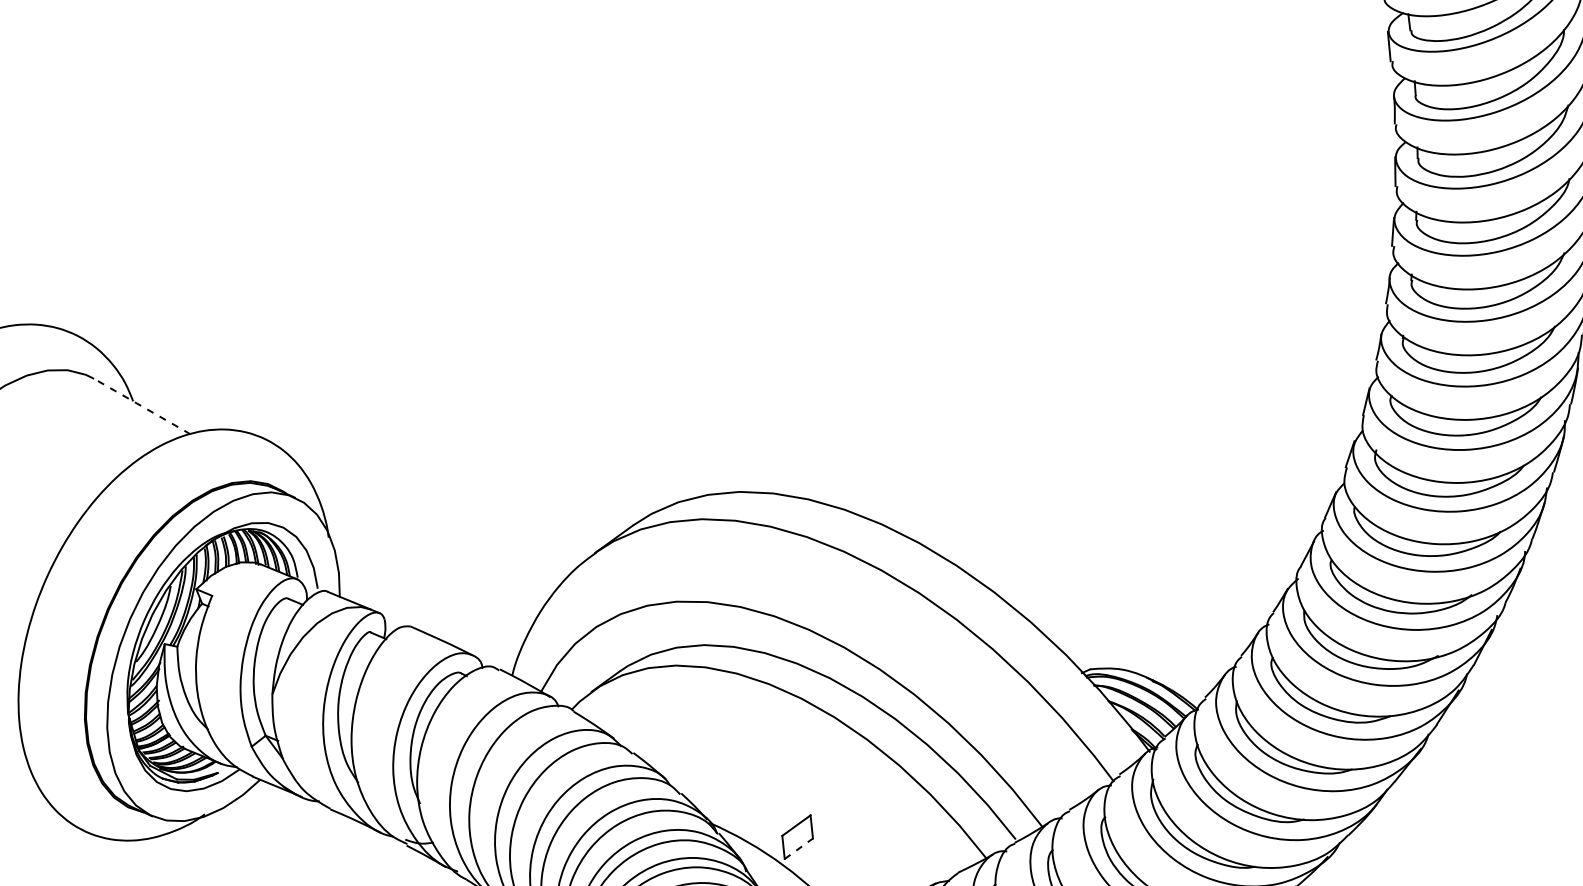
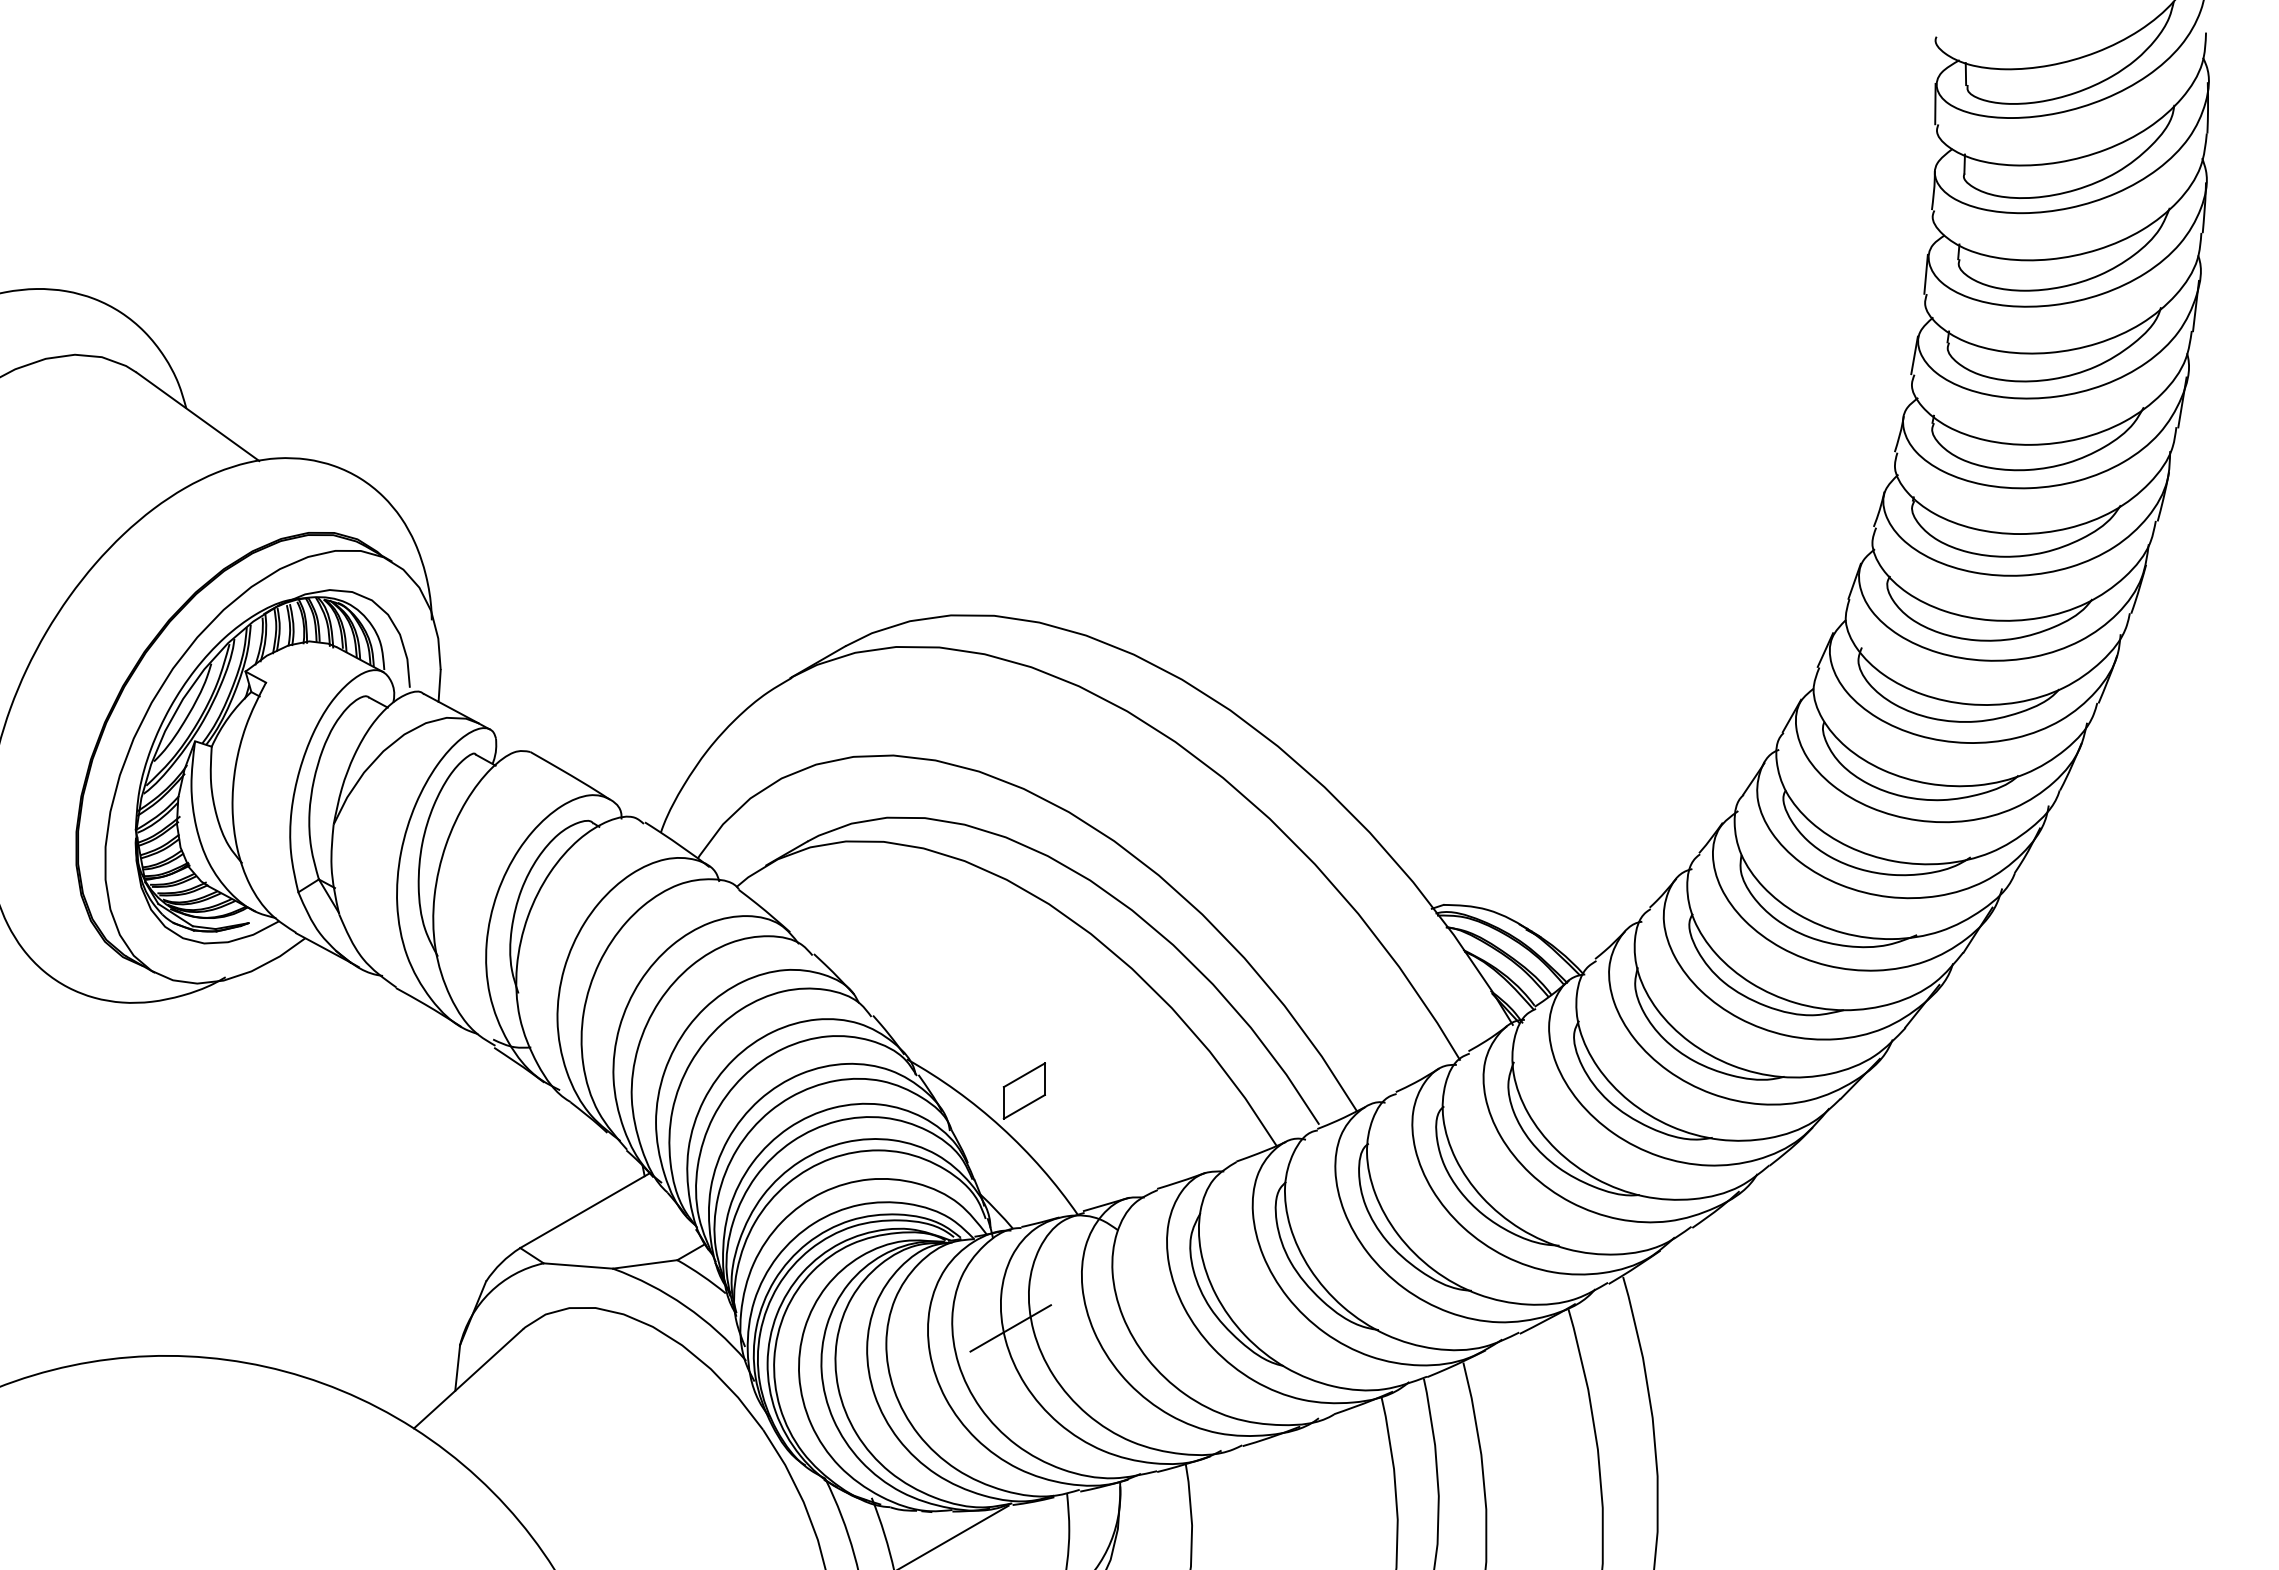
line: (142, 406) -> (198, 416), dashed -> solid
line: (798, 848) -> (1024, 1106), dashed -> solid

